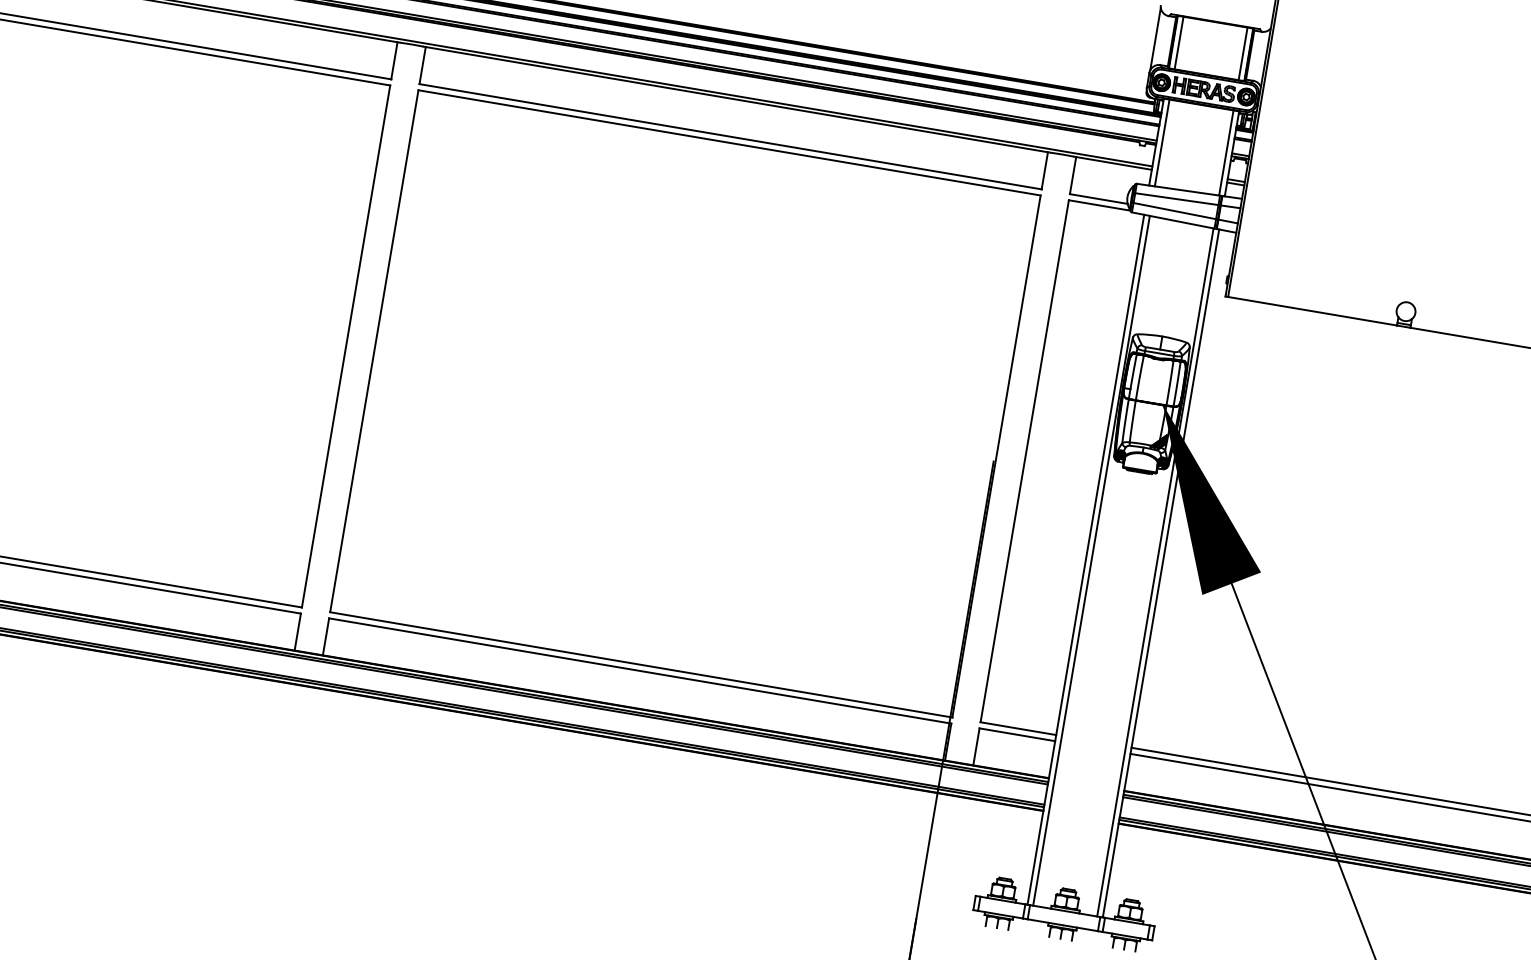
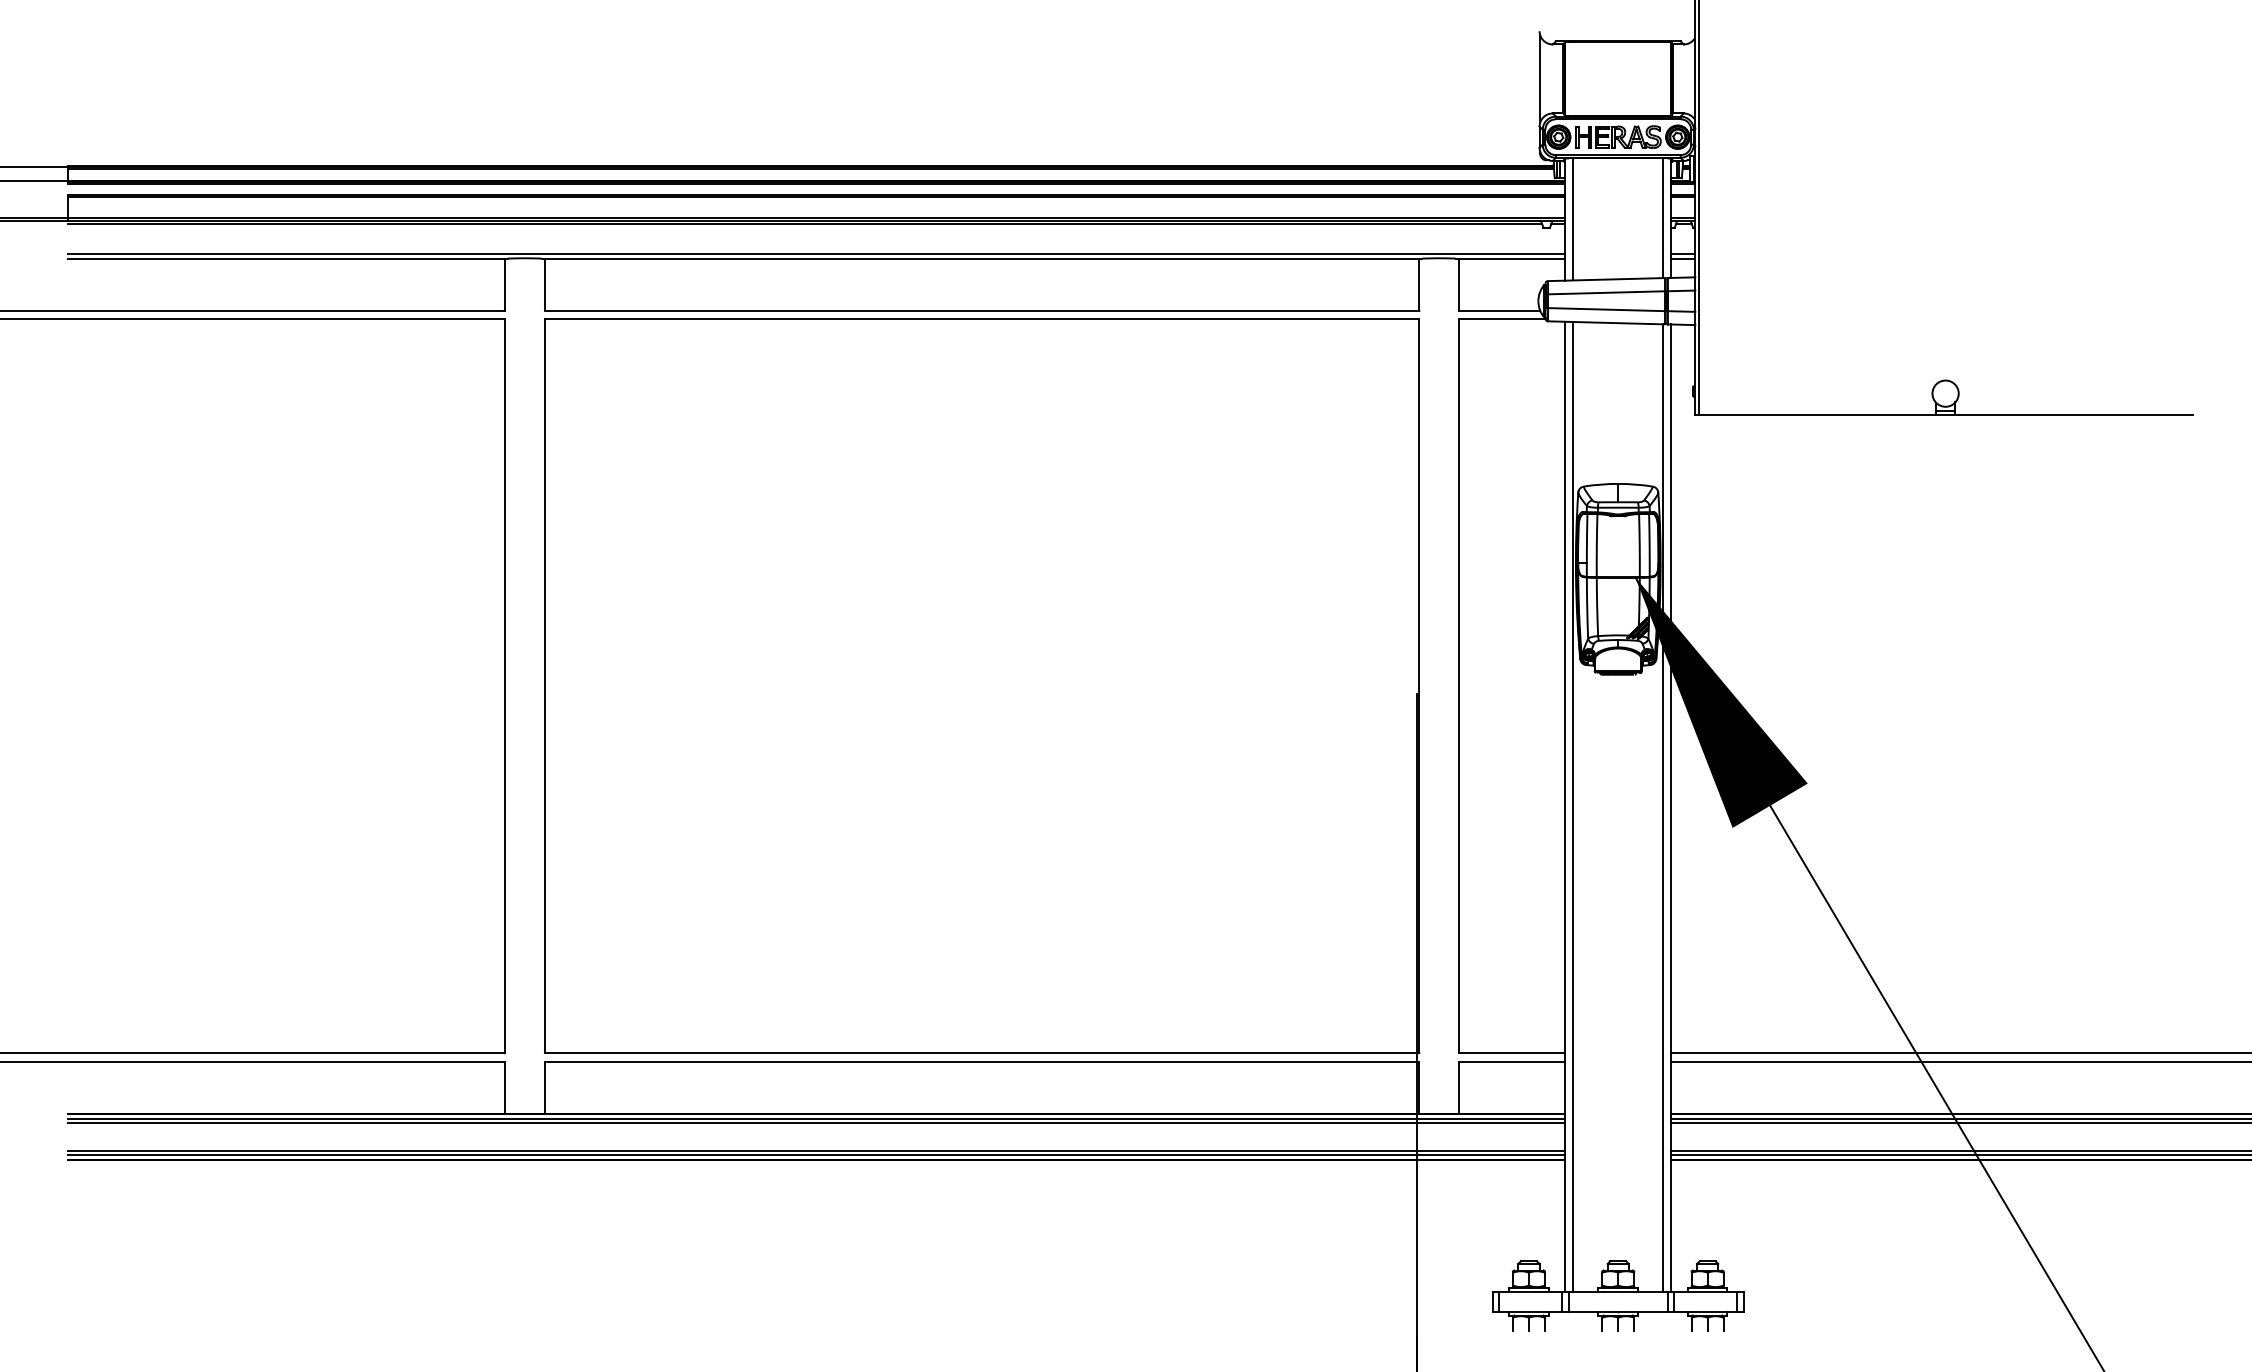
line: (1179, 42) -> (1573, 78), removed
line: (1243, 53) -> (1663, 78), removed

